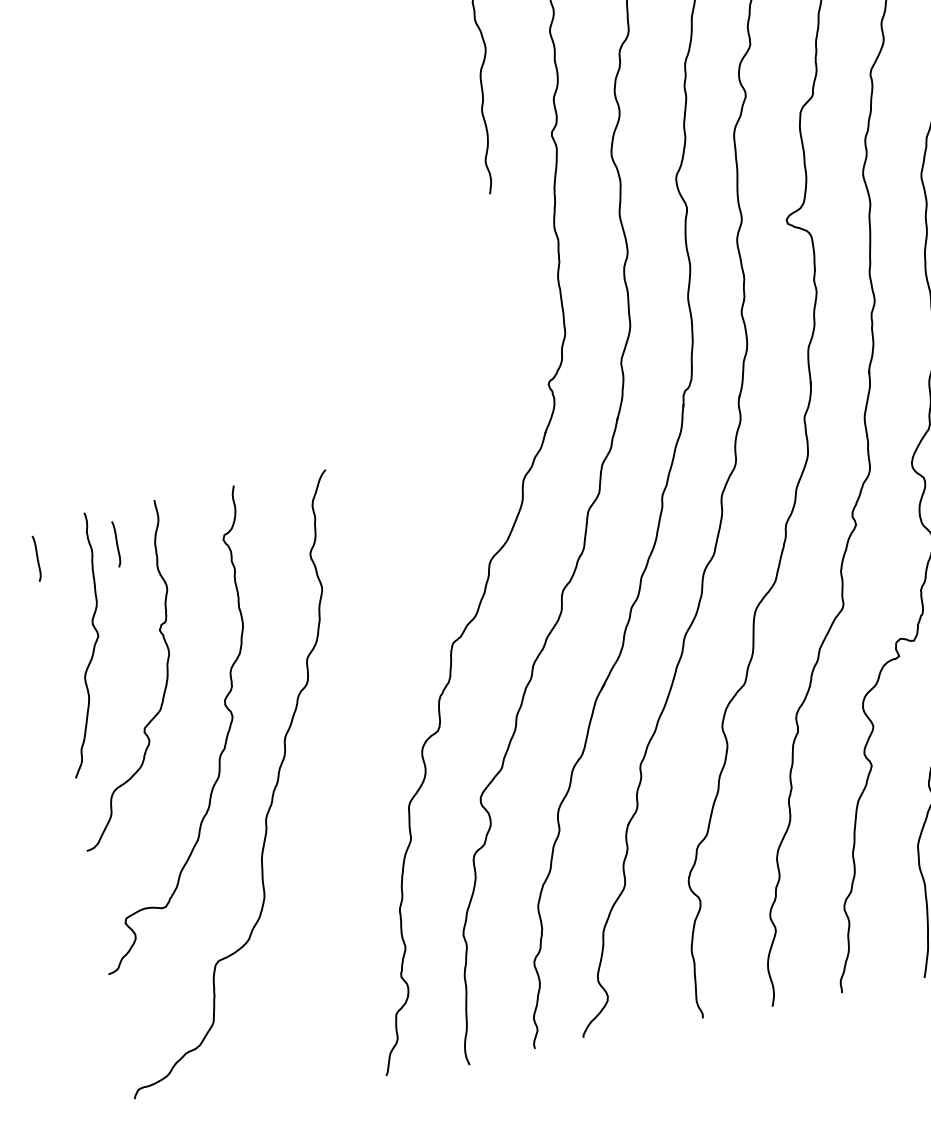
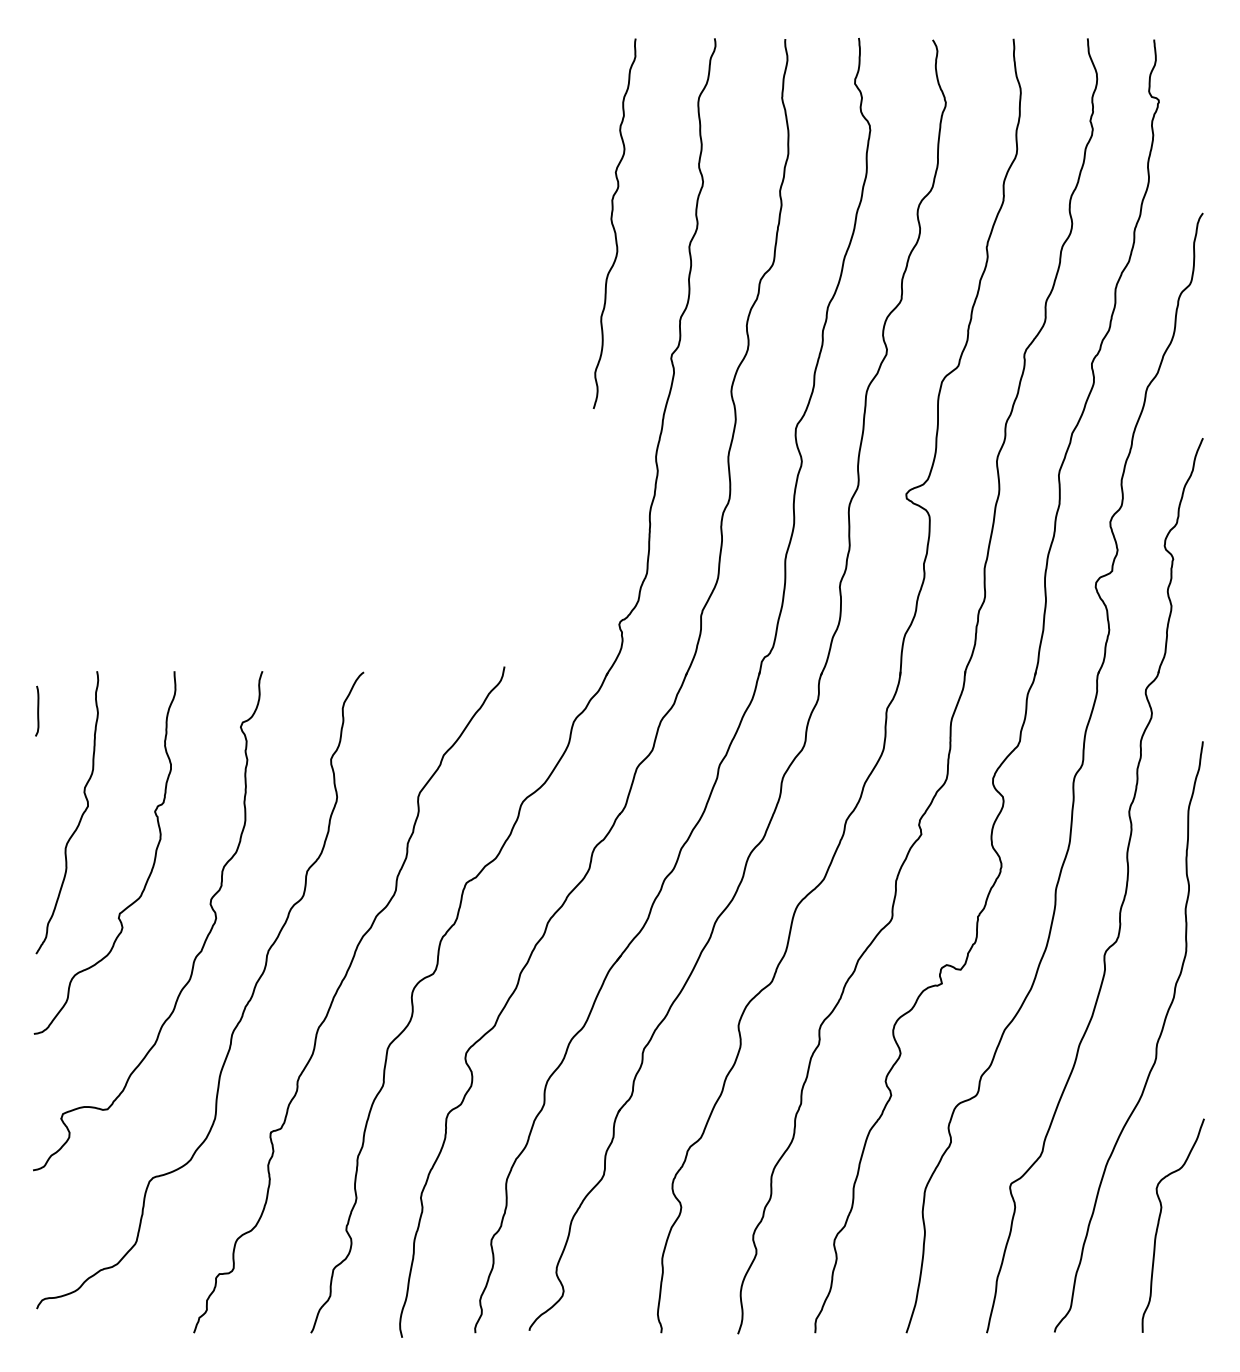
curve: (116, 543) -> (125, 710), removed
curve: (354, 763) -> (337, 992), added

